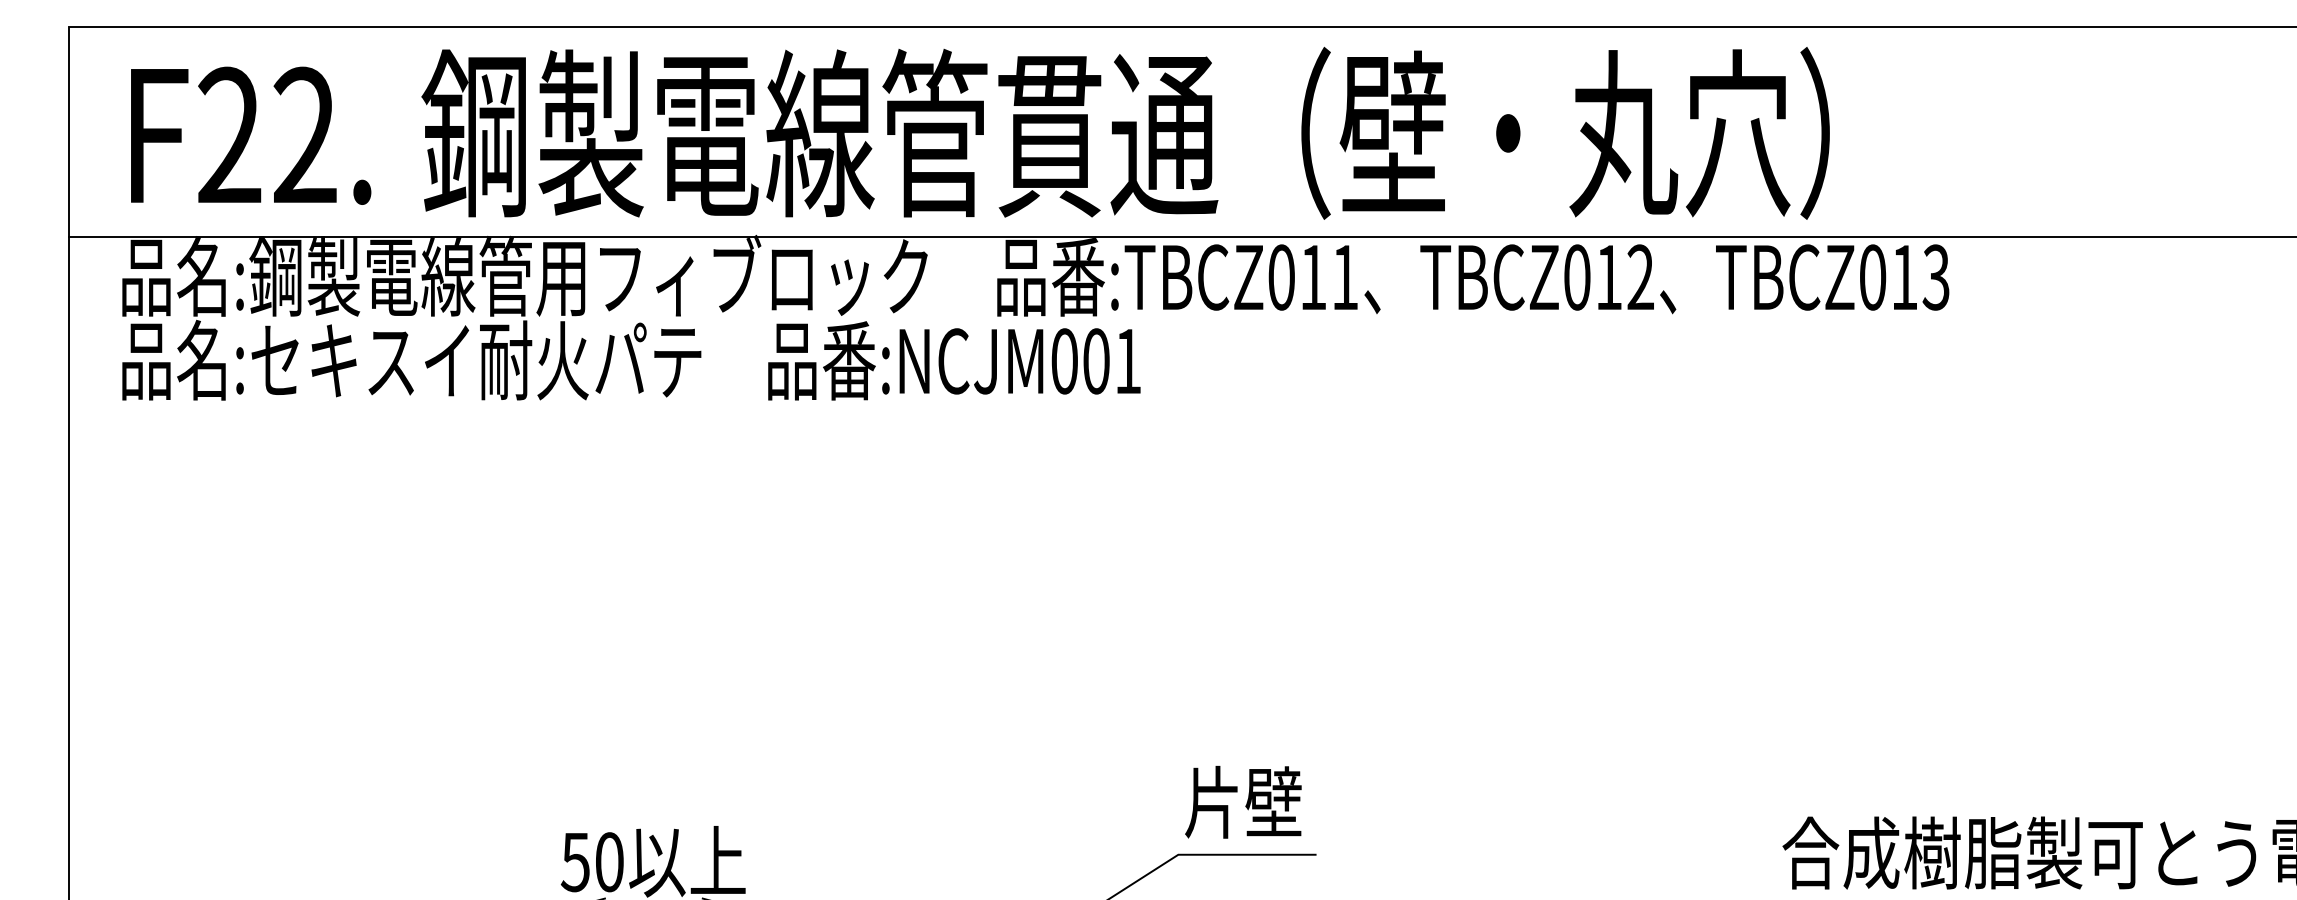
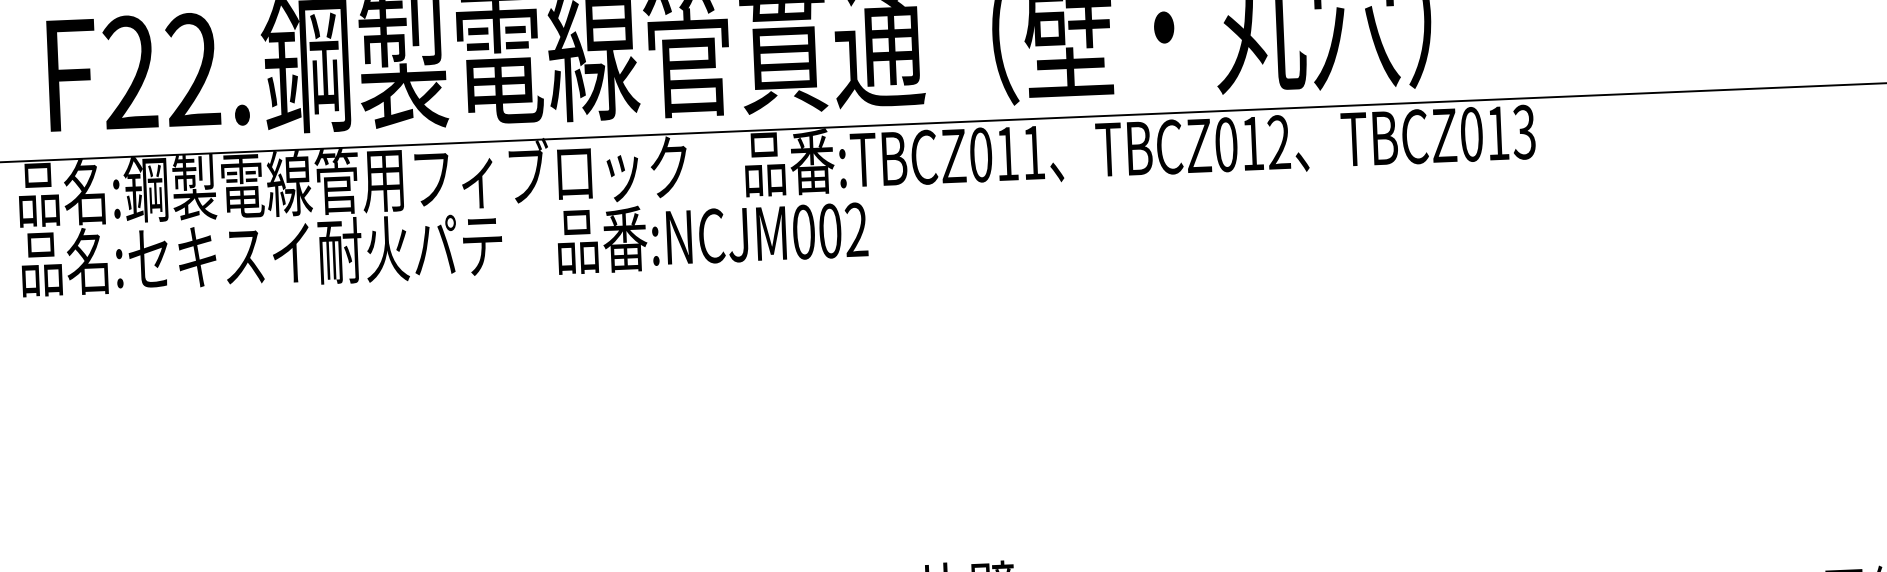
text: (251, 135) -> (148, 71), moved
text: (1128, 360) -> (856, 229), :NCJM001 -> :NCJM002

